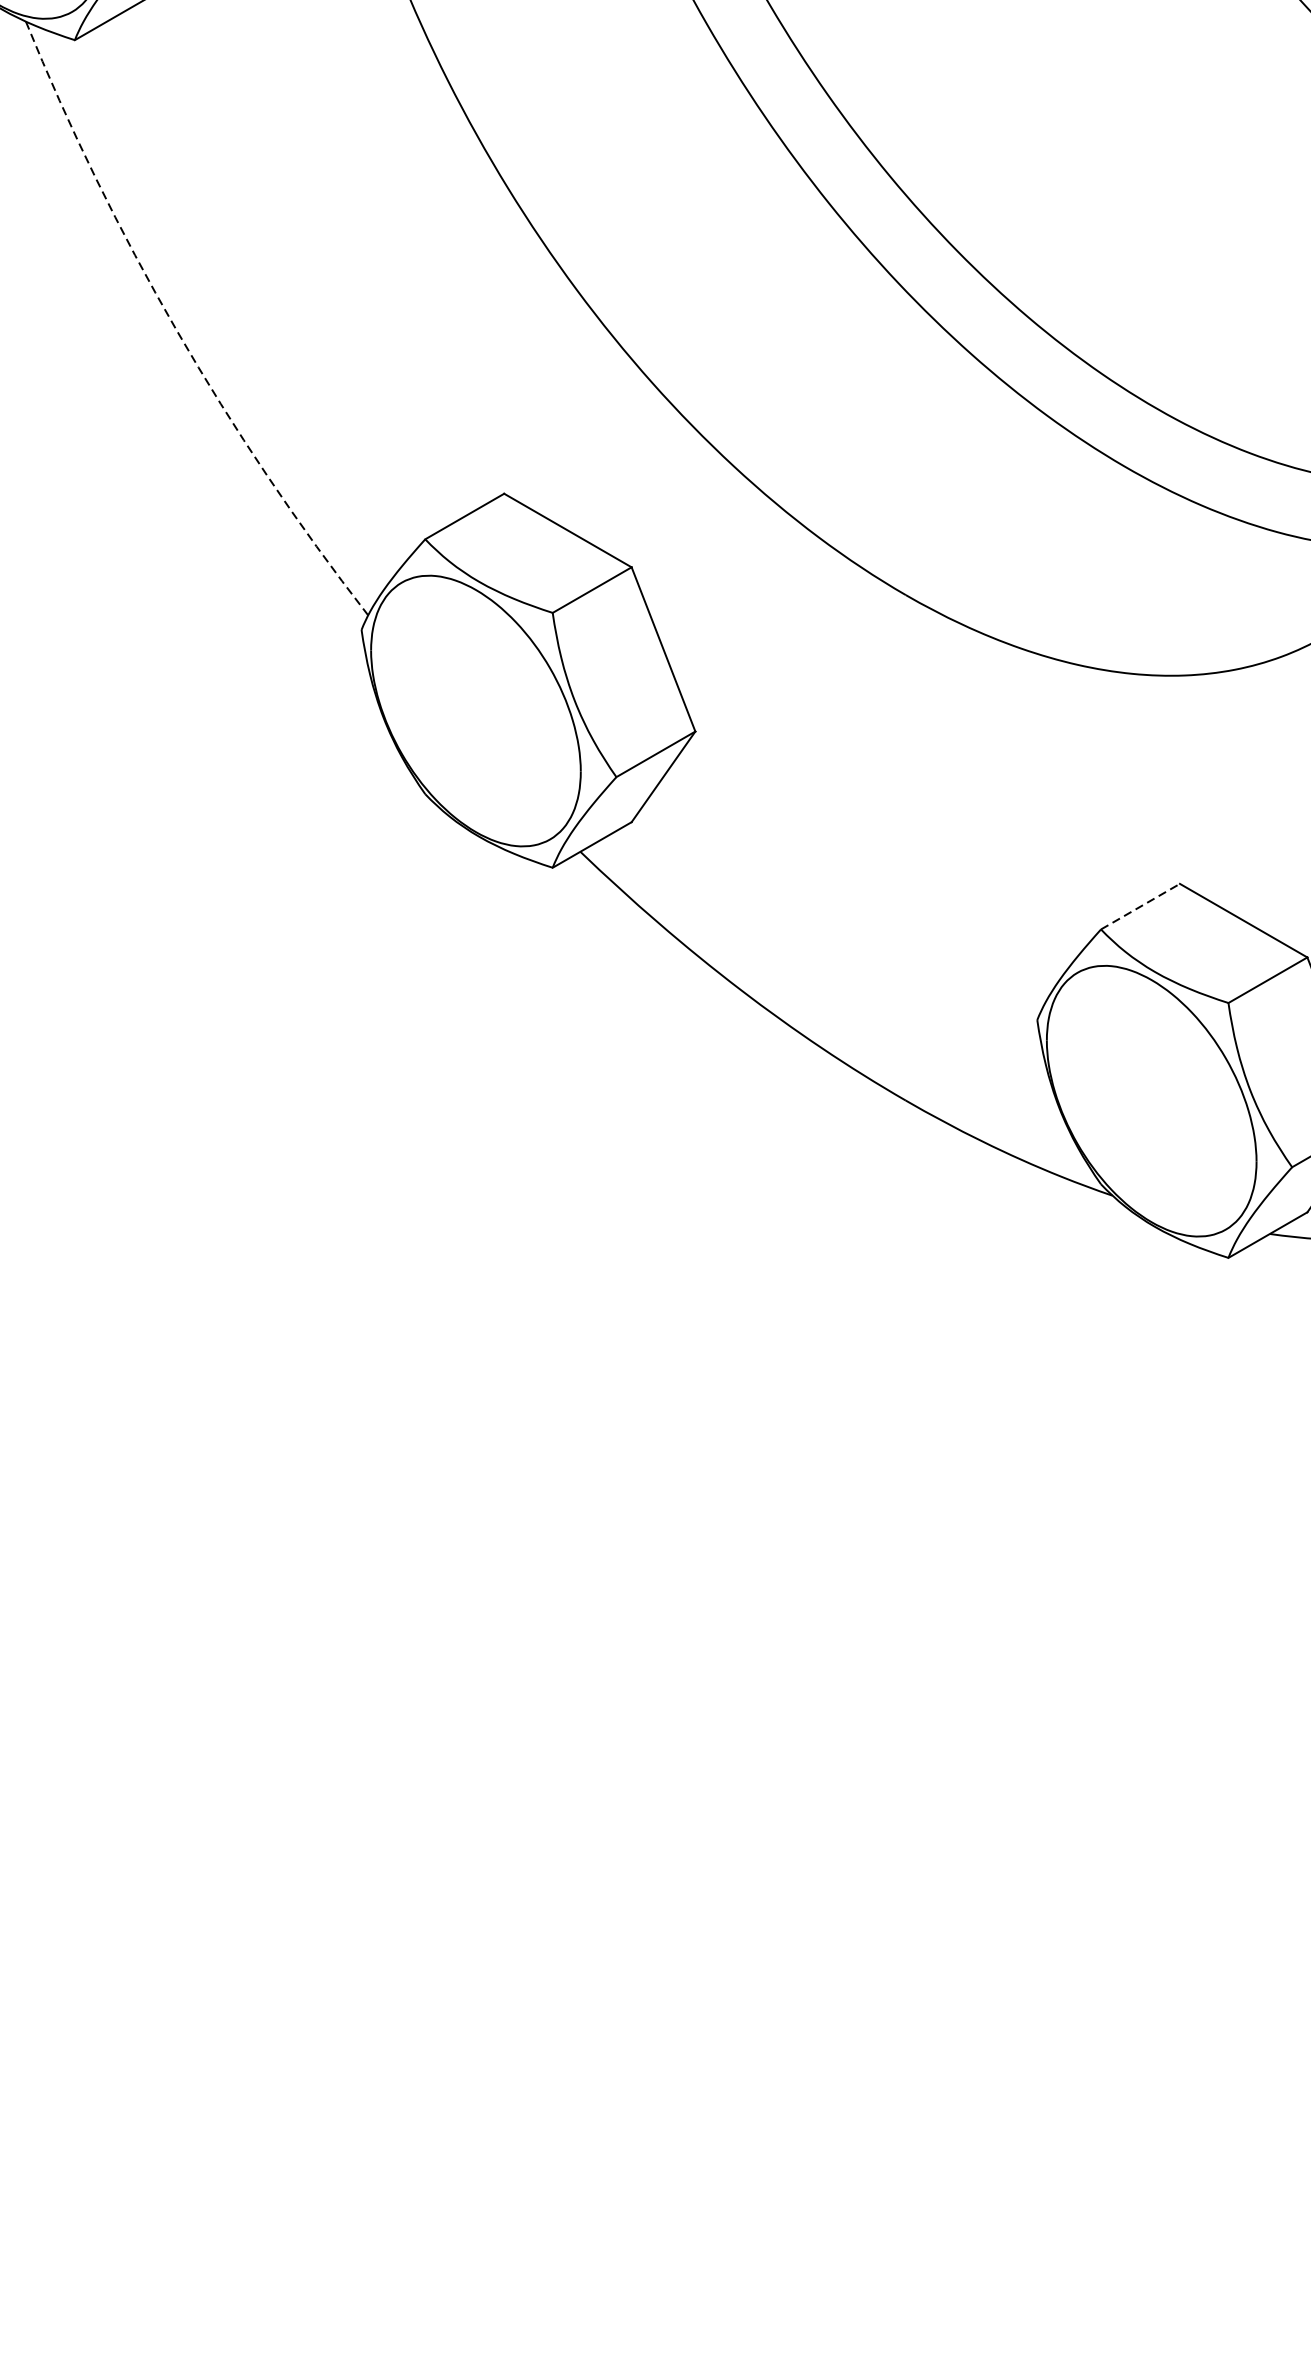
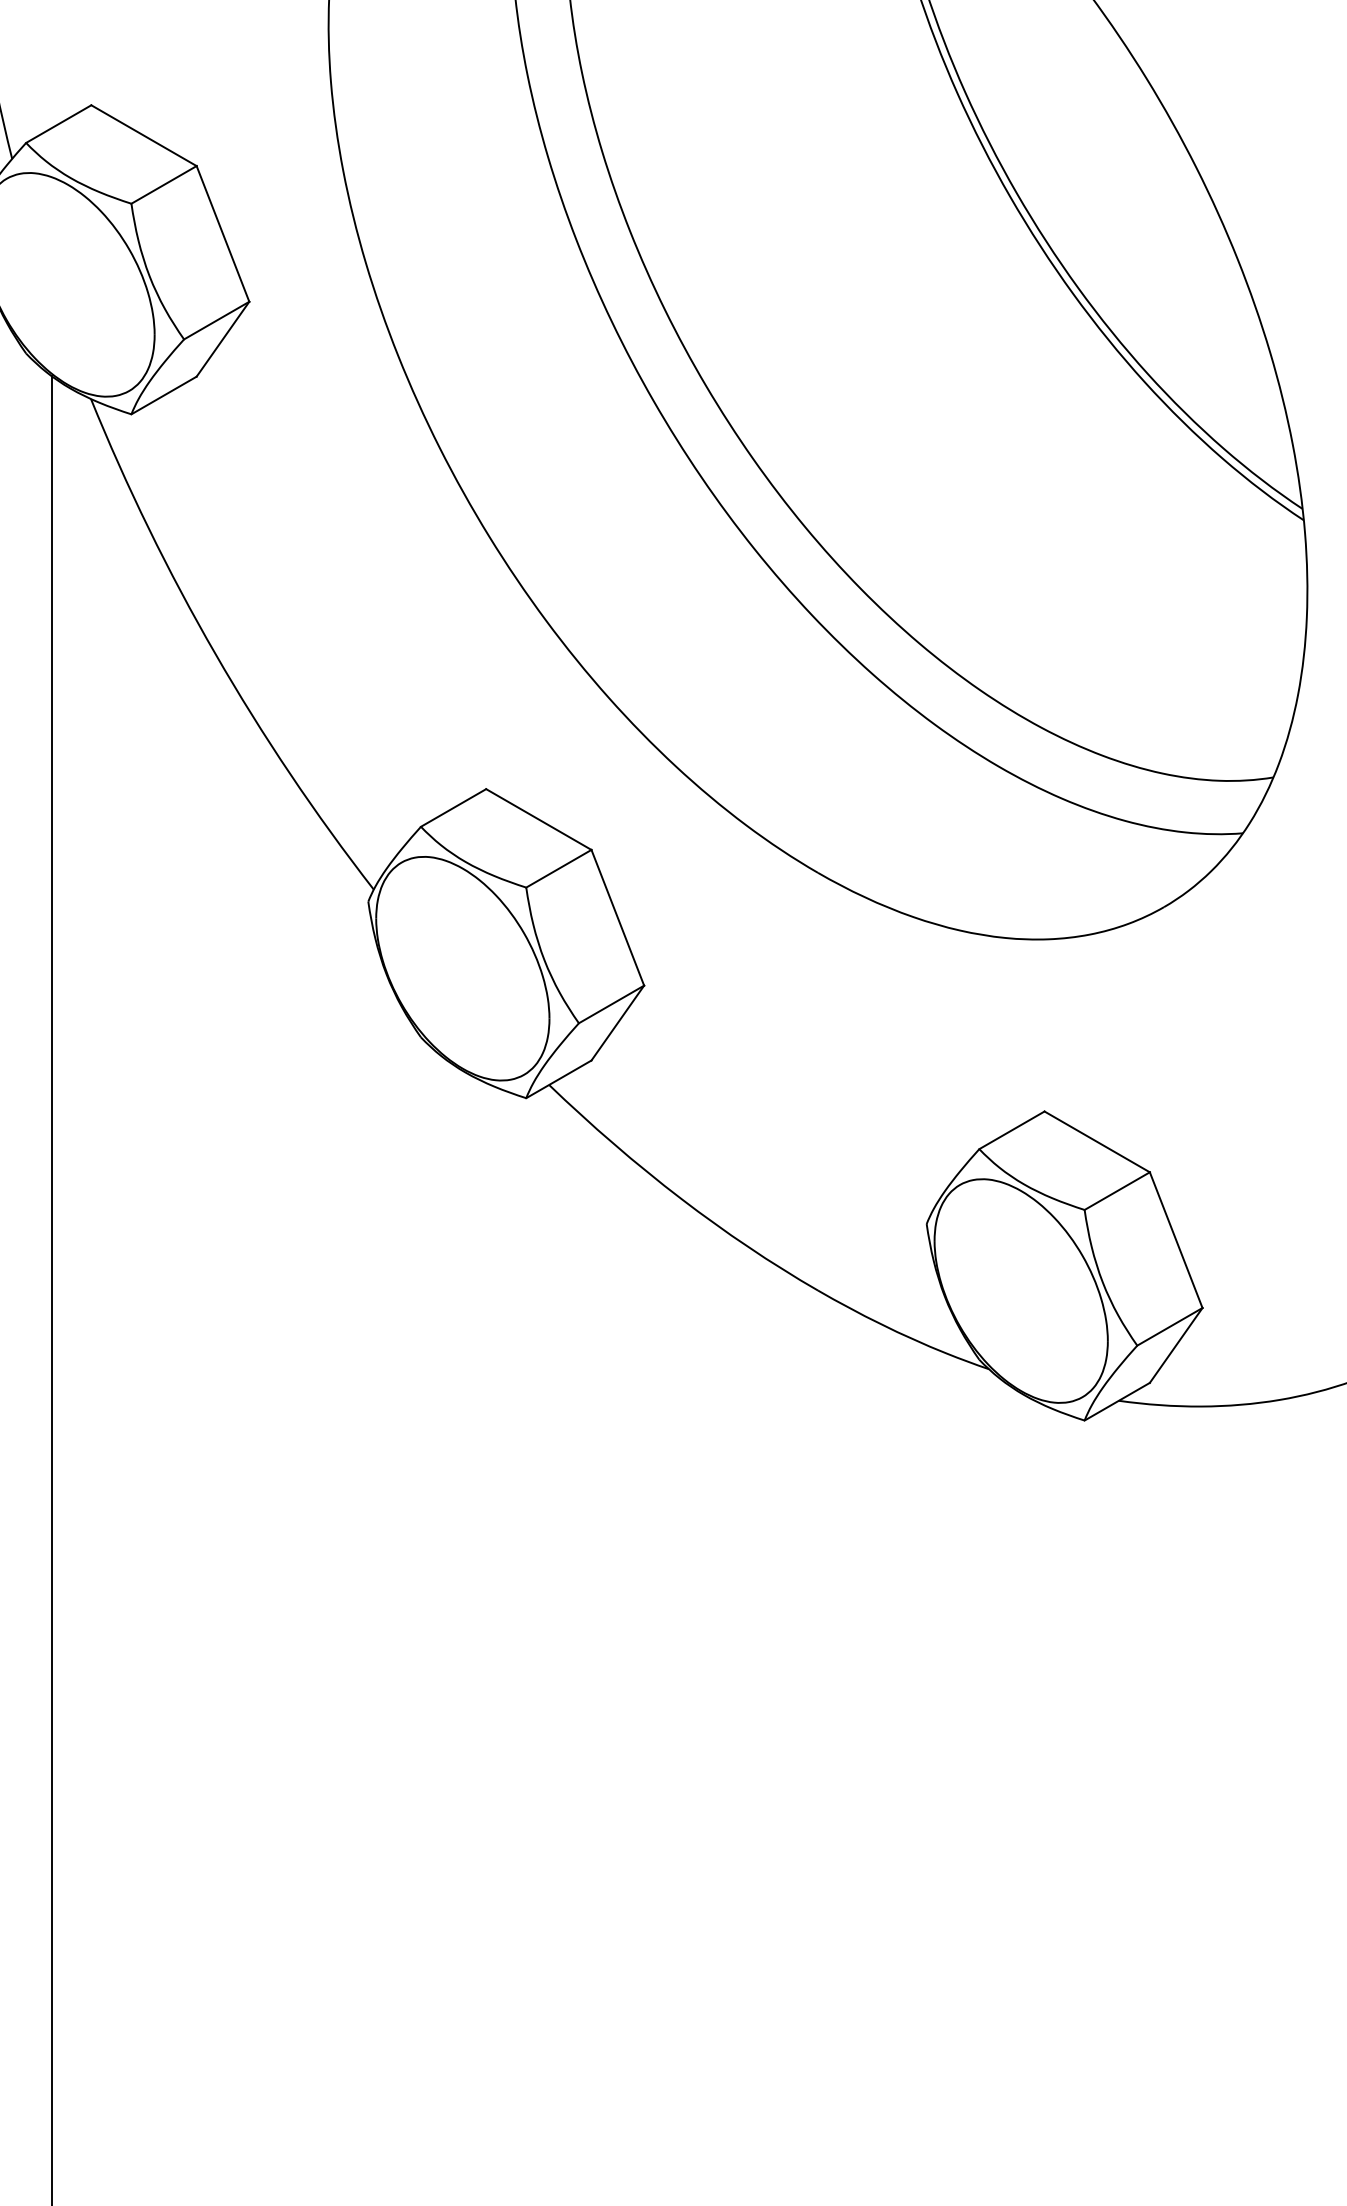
arc: (176, 330) -> (215, 654), dashed -> solid
line: (1139, 906) -> (1011, 1130), dashed -> solid

